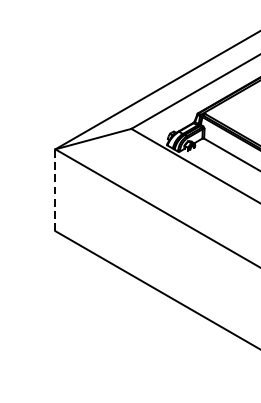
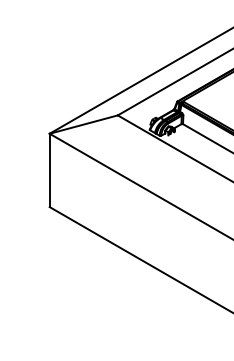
line: (55, 190) -> (49, 170), dashed -> solid

